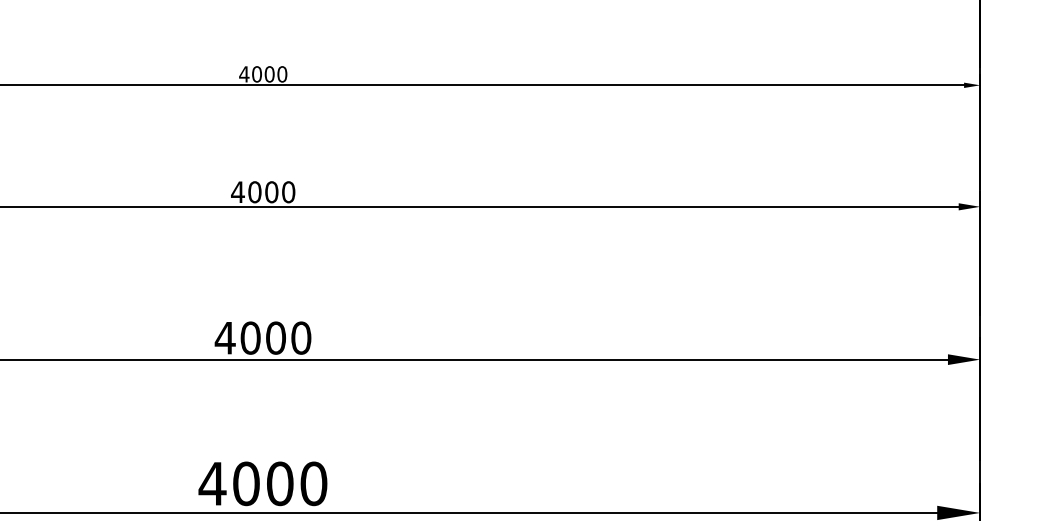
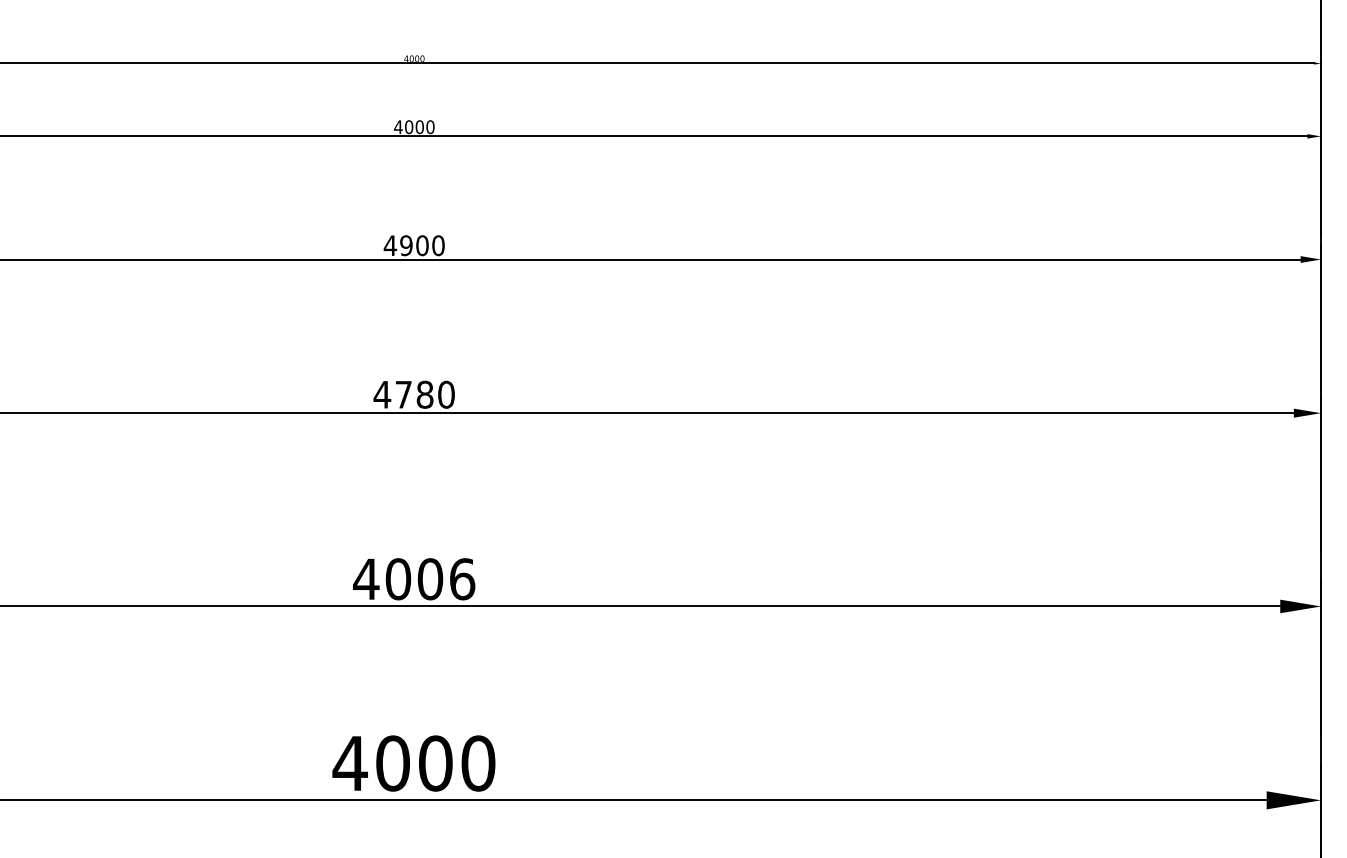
text: (257, 74) -> (406, 245), 4000 -> 4900
text: (263, 192) -> (414, 394), 4000 -> 4780
text: (301, 338) -> (462, 579), 4000 -> 4006

